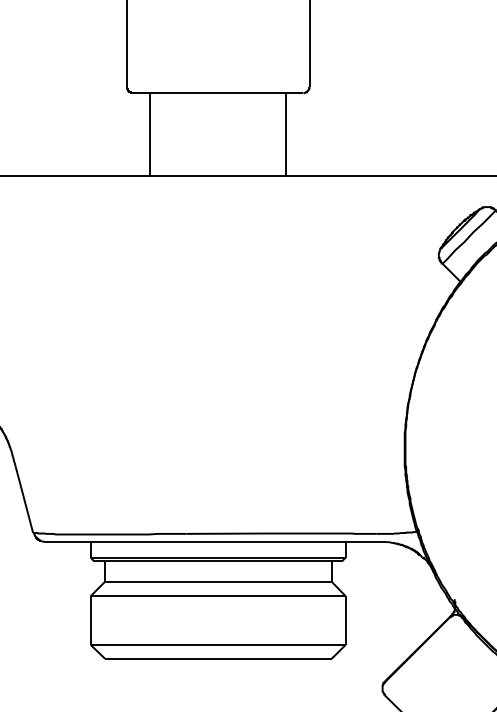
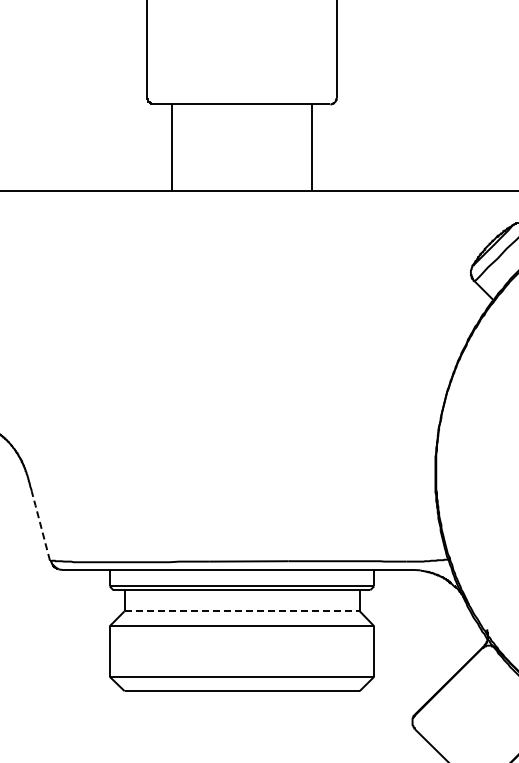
line: (23, 499) -> (40, 525), solid -> dashed
line: (218, 581) -> (242, 611), solid -> dashed

